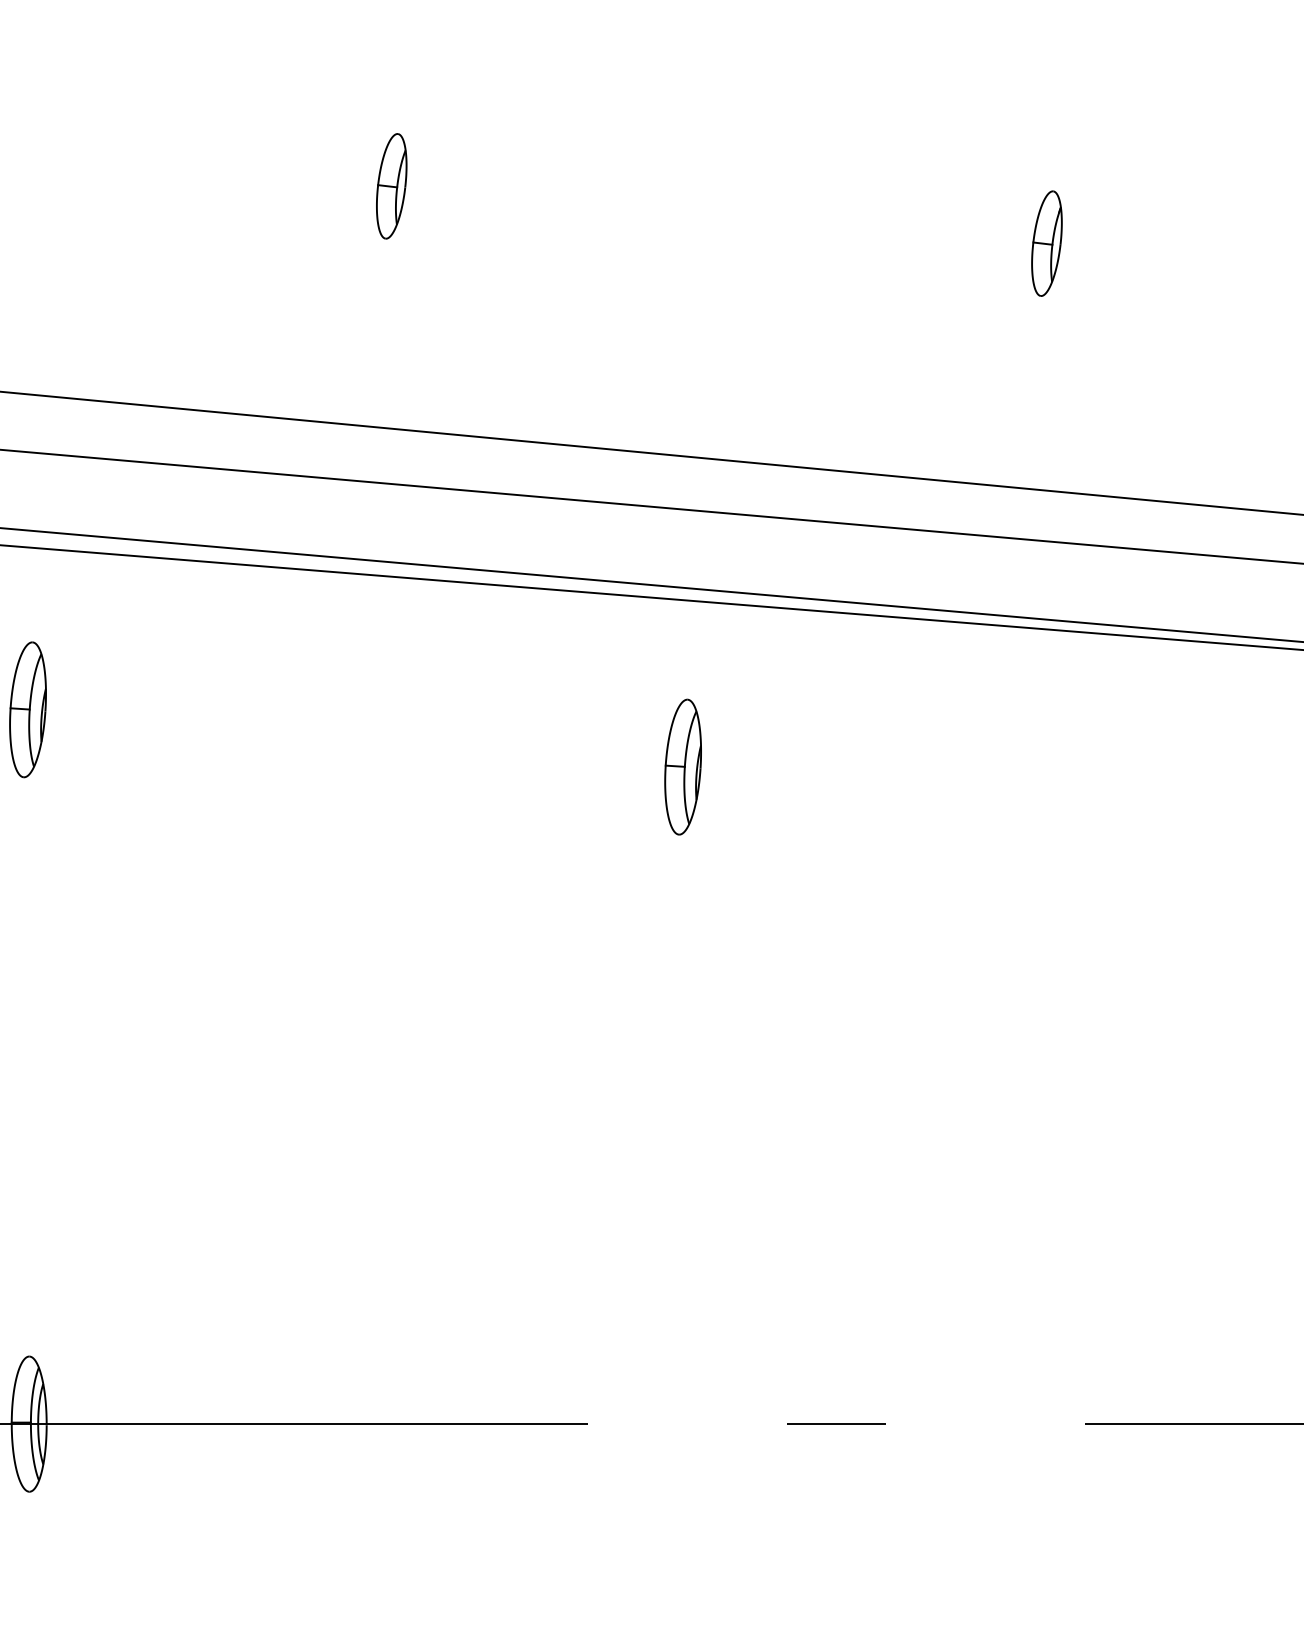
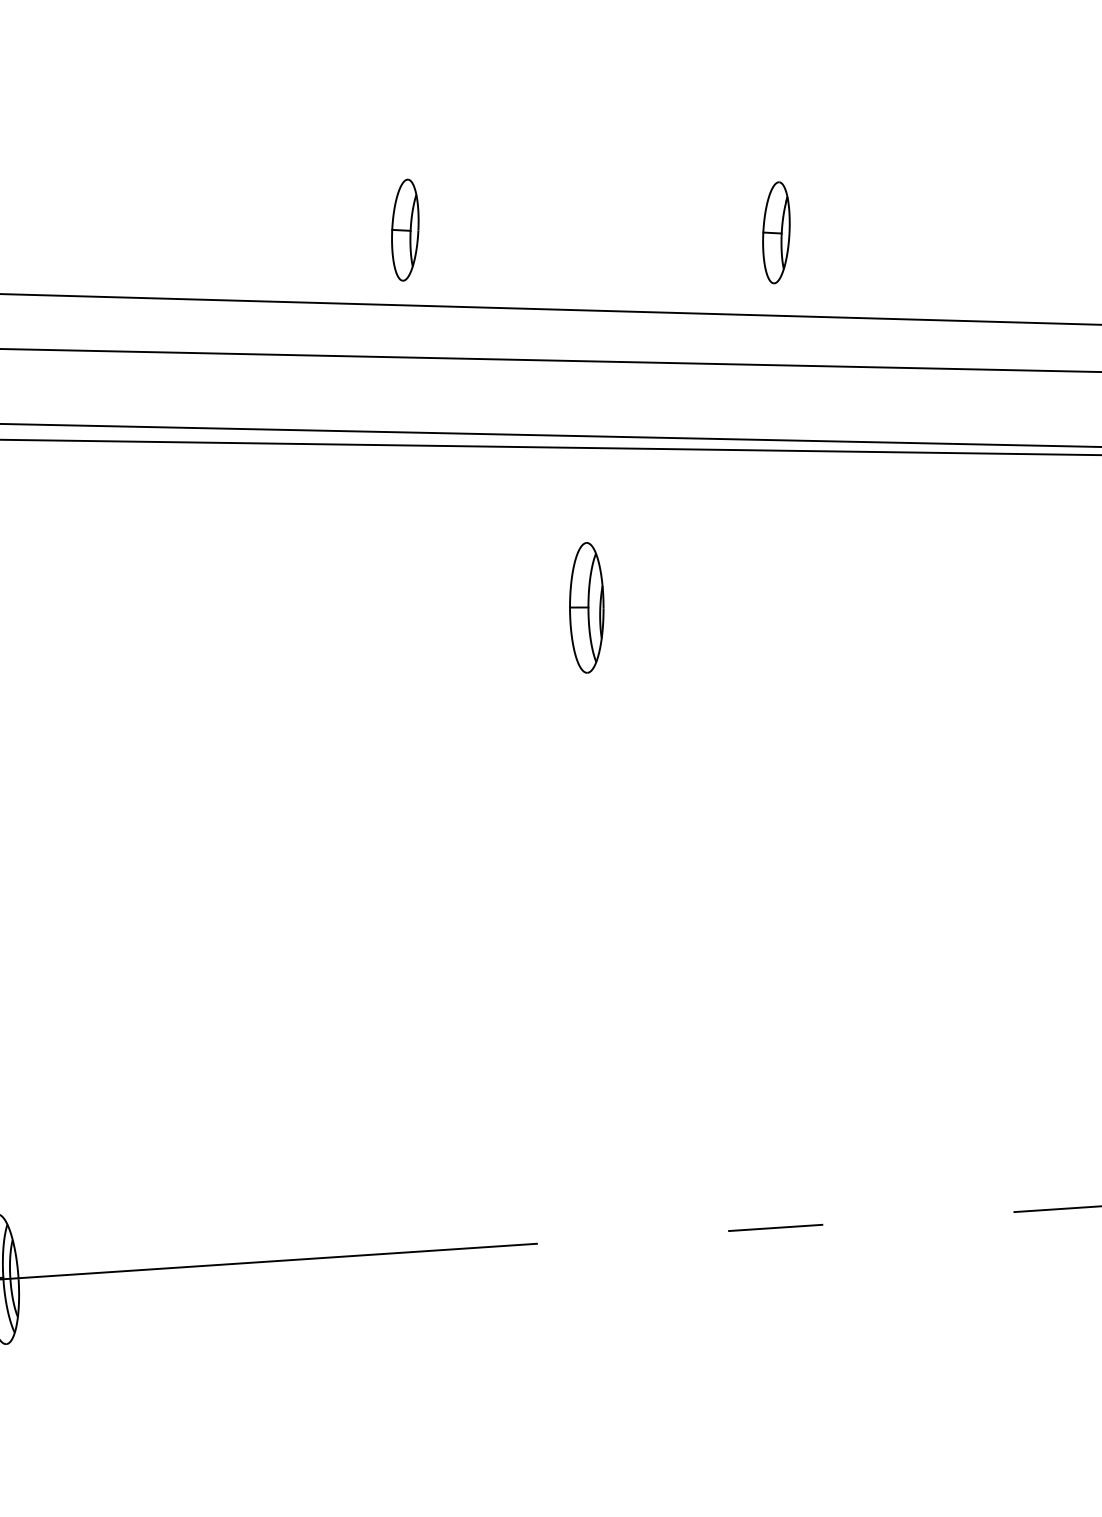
part: (391, 186) -> (405, 230), moved
part: (1046, 243) -> (775, 232), moved

